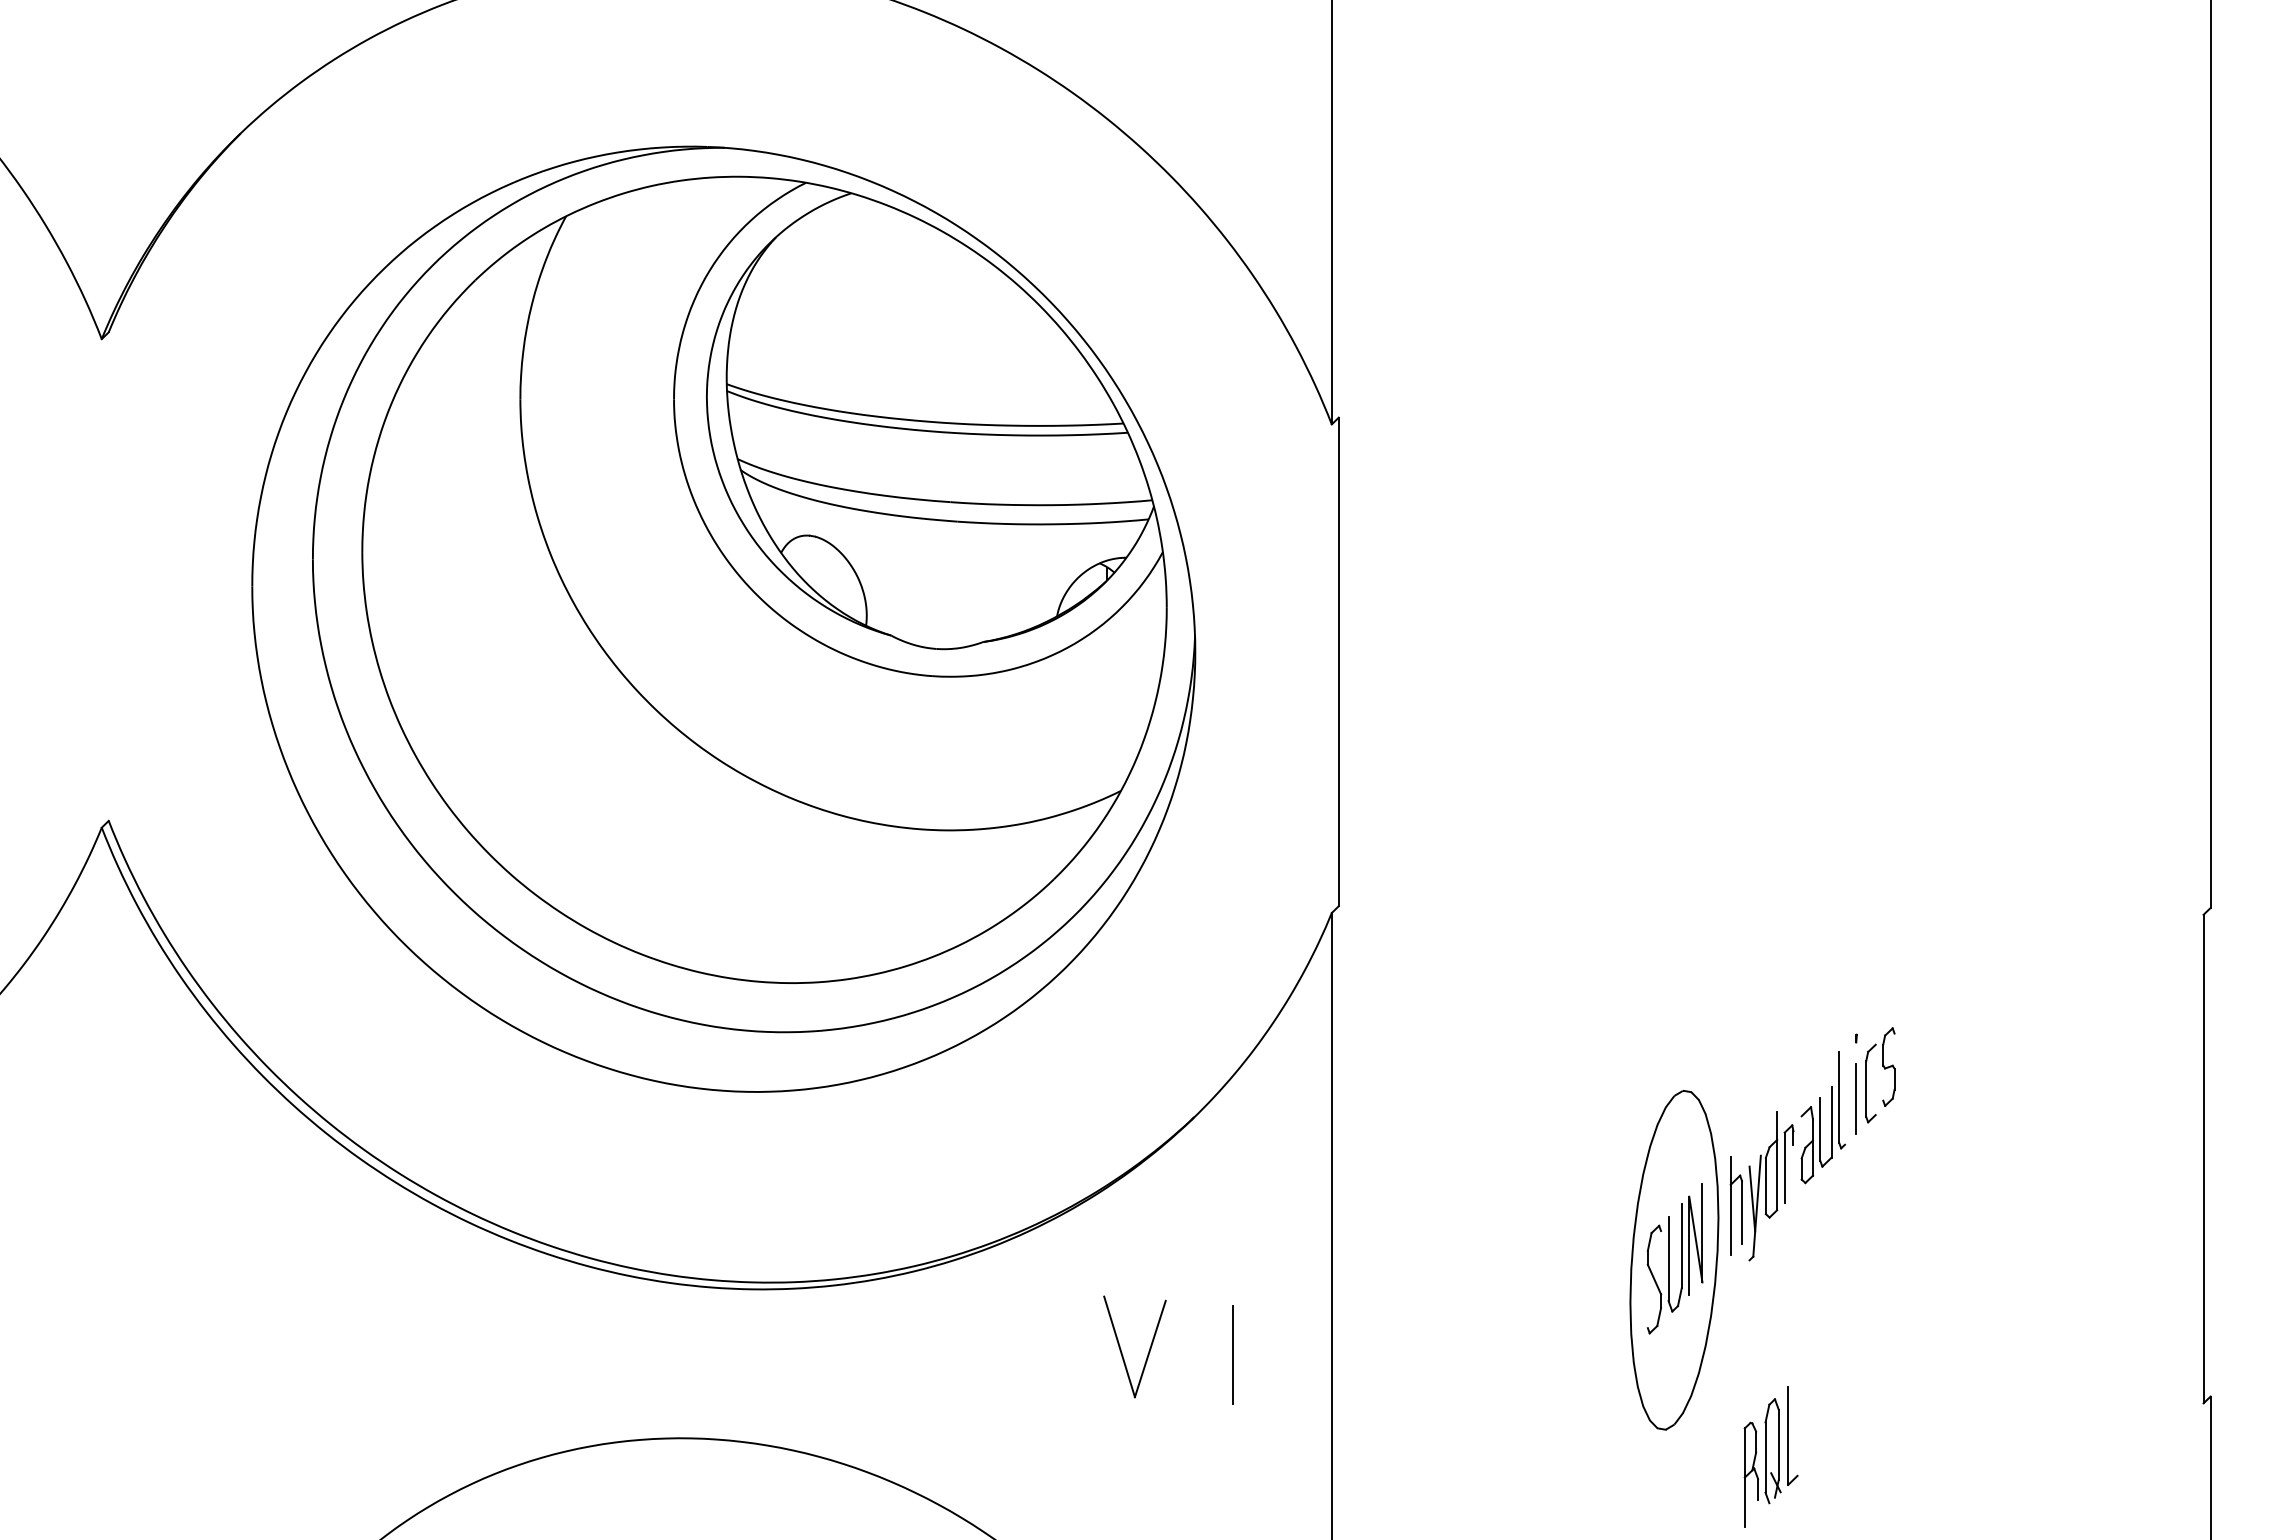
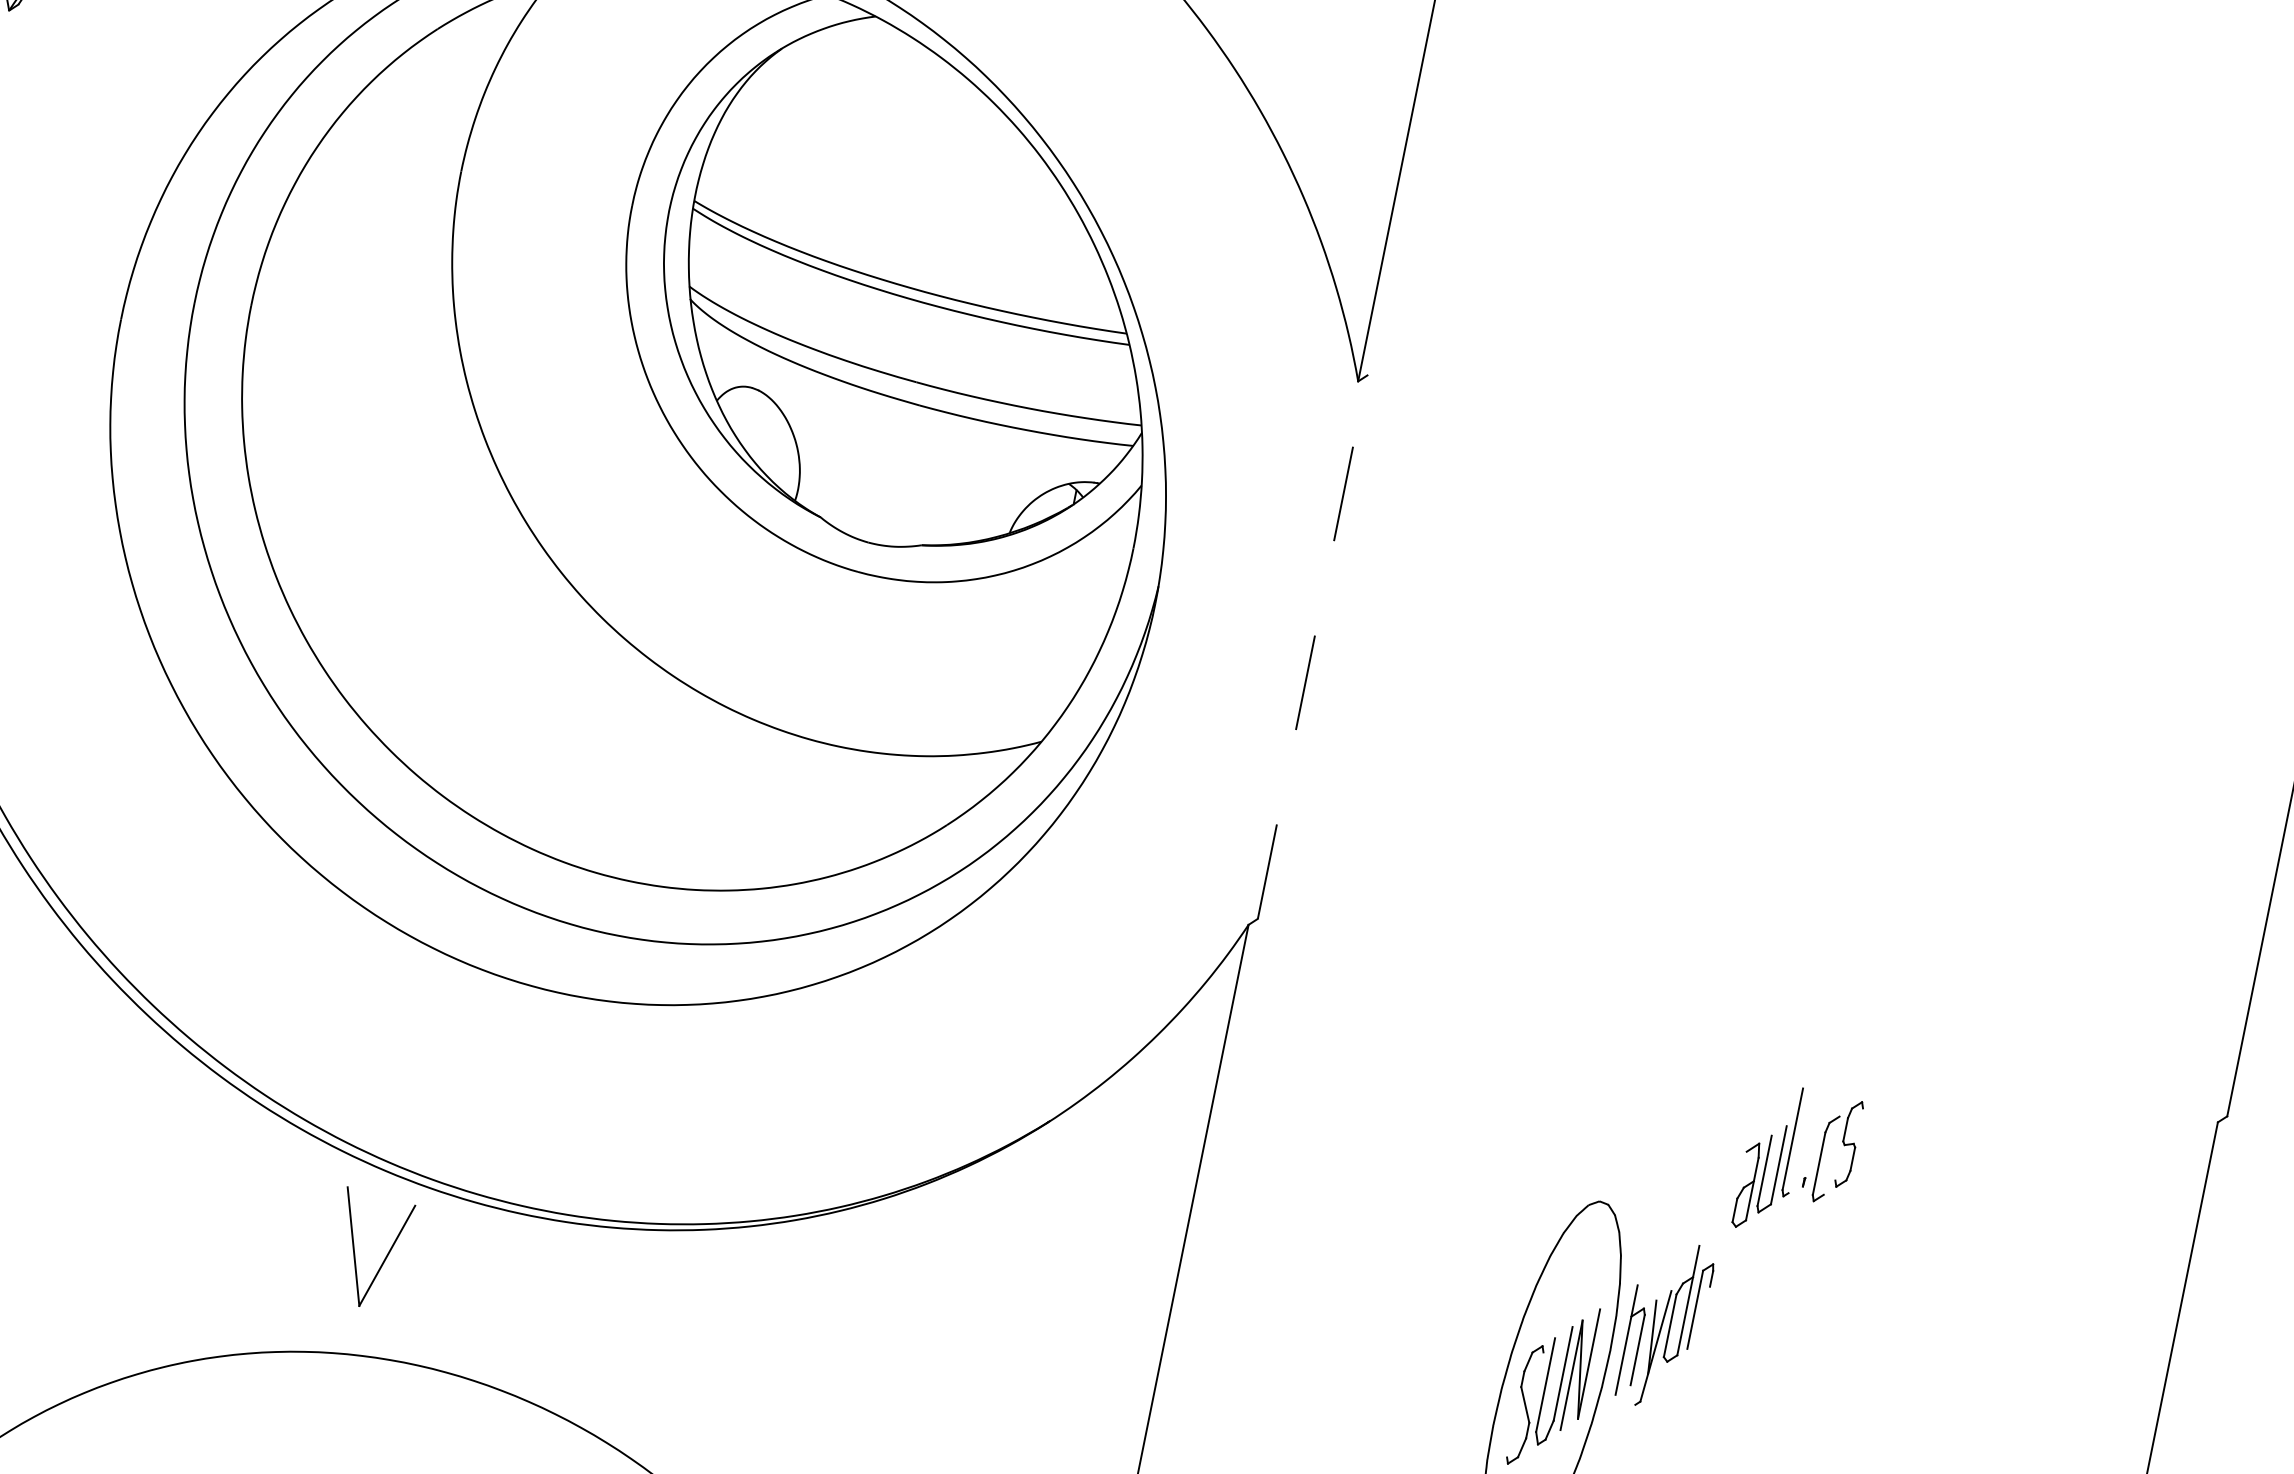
line: (1338, 661) -> (1312, 646), solid -> dashed
part: (1884, 1069) -> (1843, 1146), moved
line: (1856, 1098) -> (1790, 1248), removed
part: (1822, 1117) -> (1769, 1157), moved
part: (1121, 1349) -> (355, 1249), moved
line: (1233, 1354) -> (1040, 1393), removed

